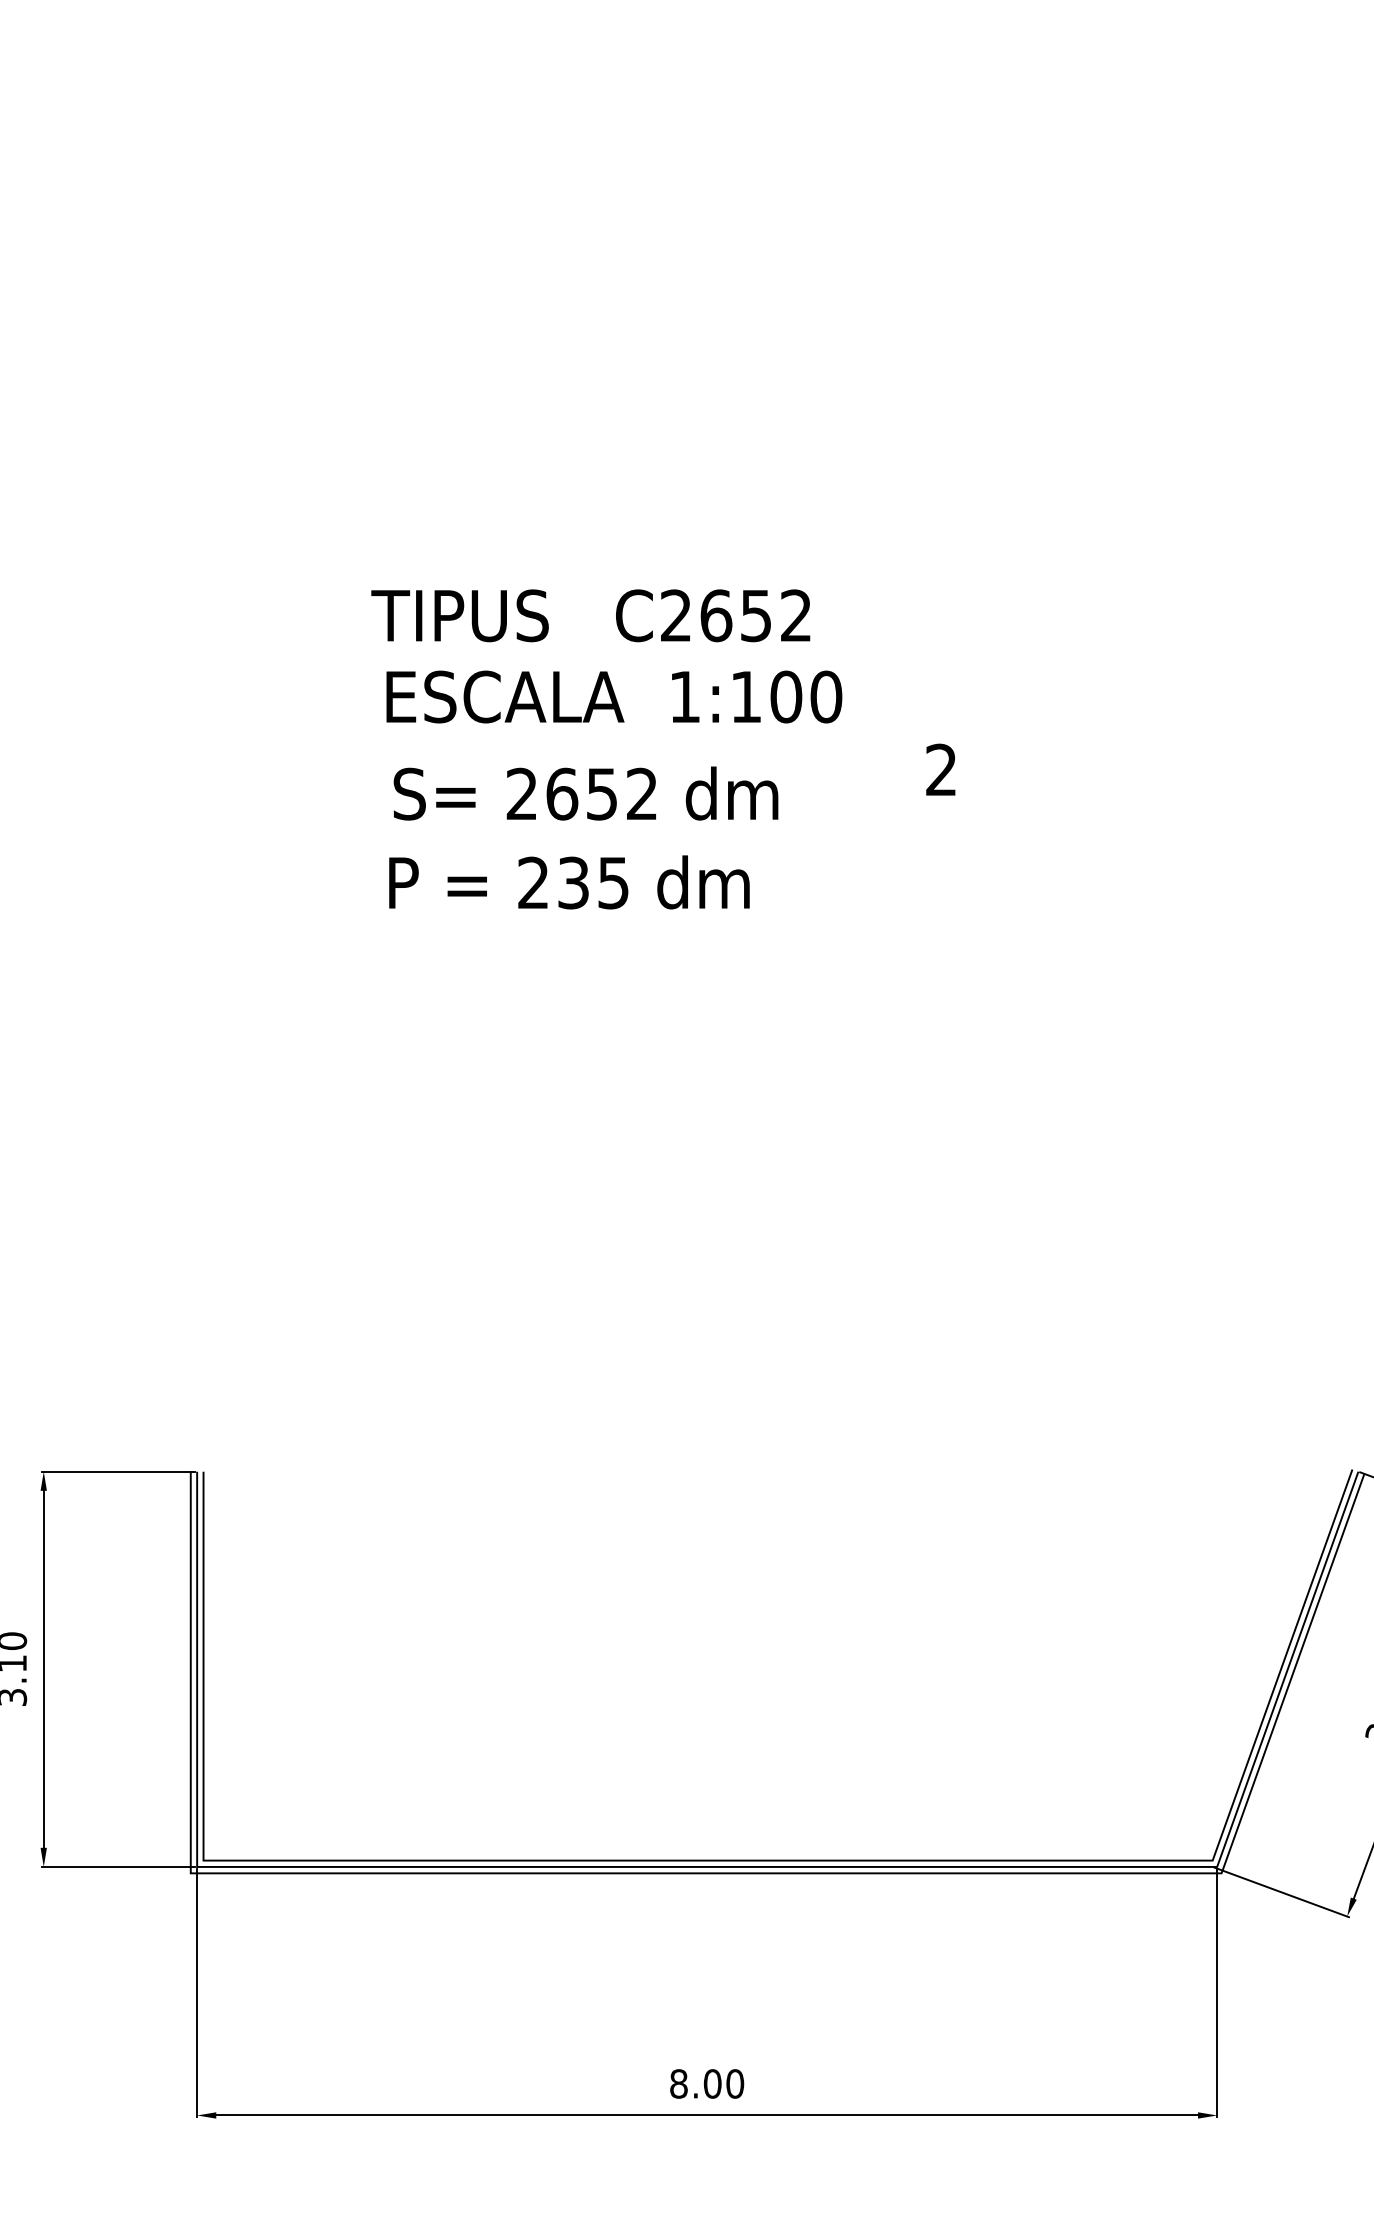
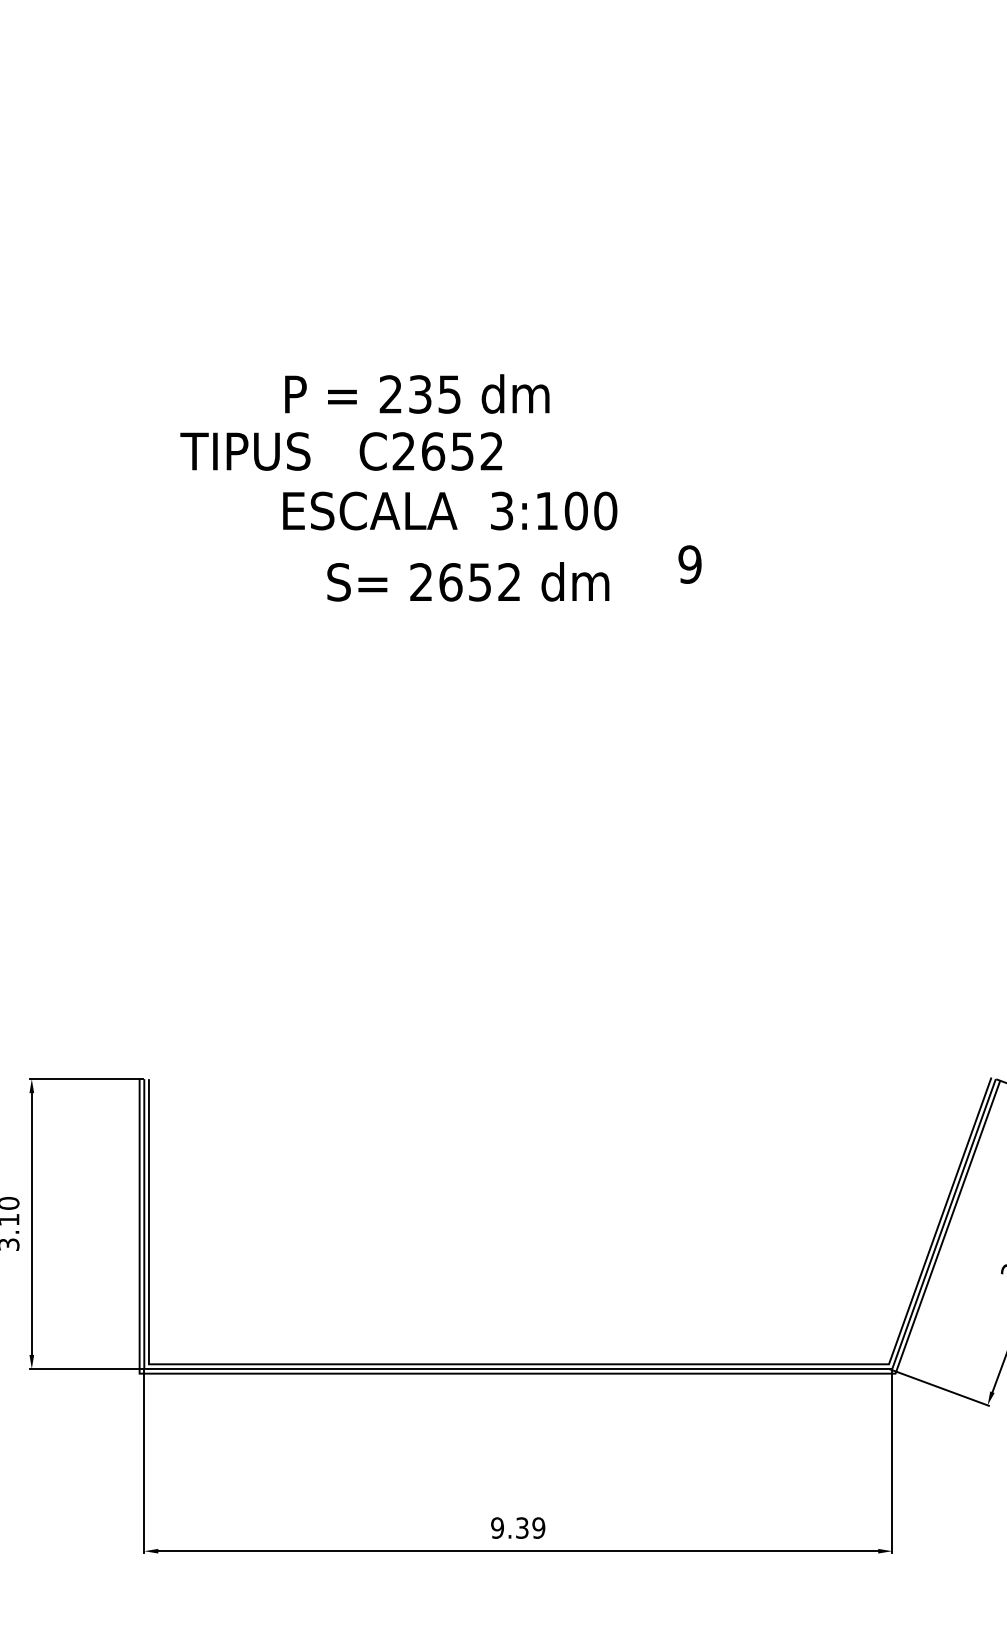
text: (590, 615) -> (341, 451), moved
text: (685, 696) -> (502, 510), 1:100 -> 3:100
text: (941, 769) -> (690, 564), 2 -> 9
text: (585, 793) -> (467, 581), moved
text: (569, 882) -> (417, 394), moved
text: (707, 2083) -> (518, 1527), 8.00 -> 9.39

